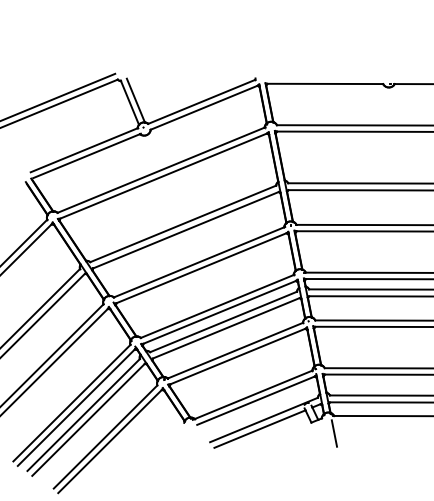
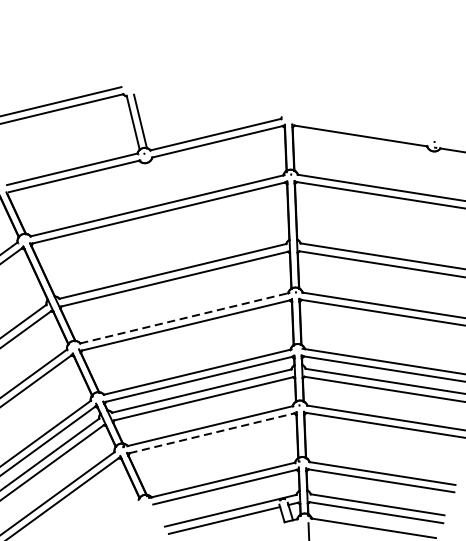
line: (199, 262) -> (184, 318), solid -> dashed
line: (238, 356) -> (212, 433), solid -> dashed

